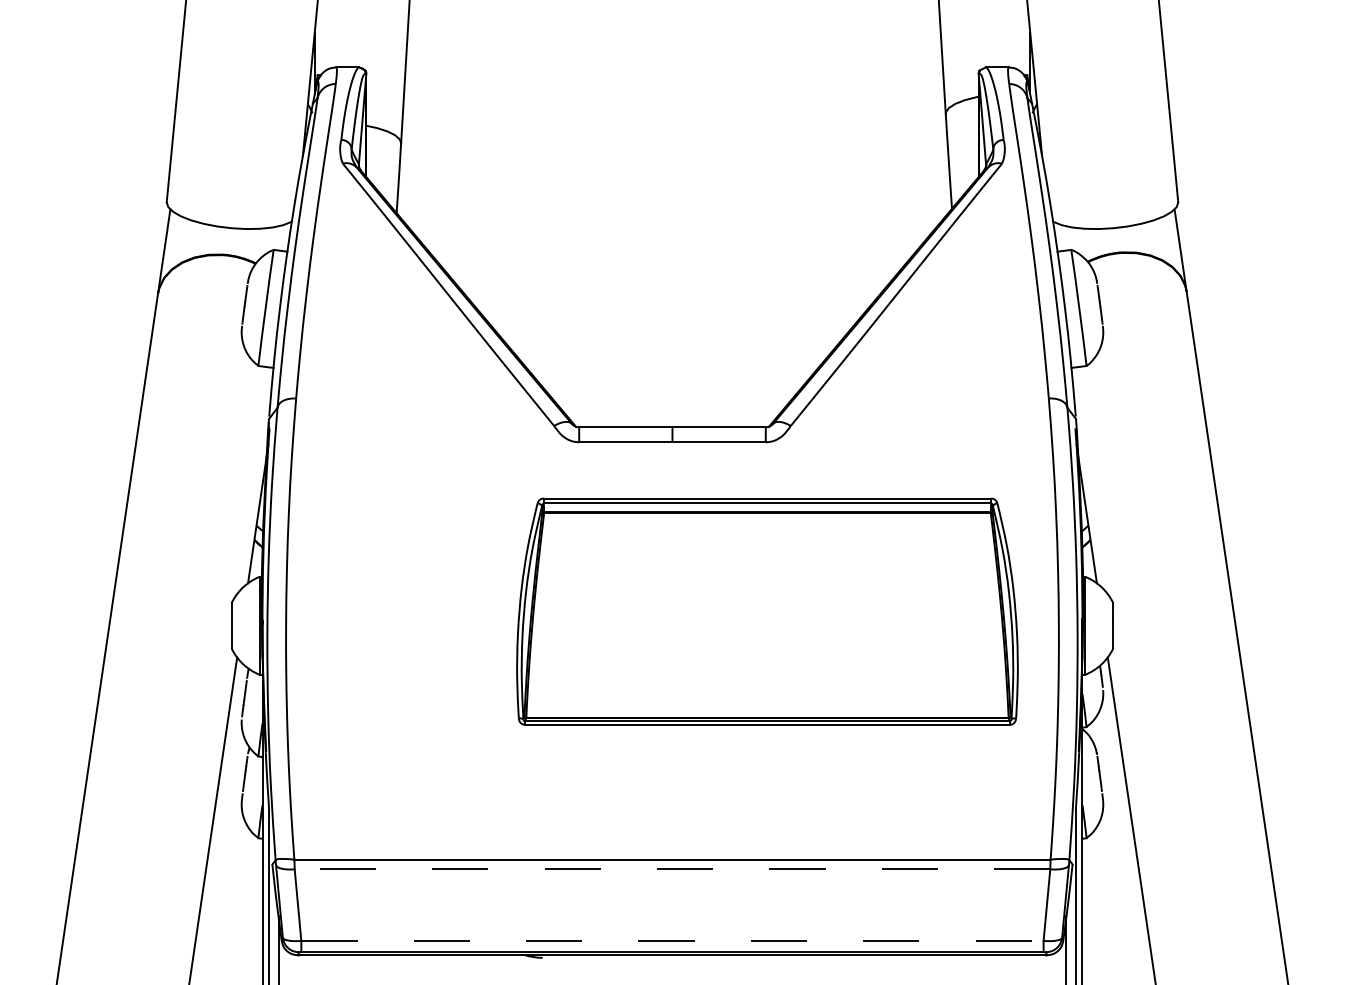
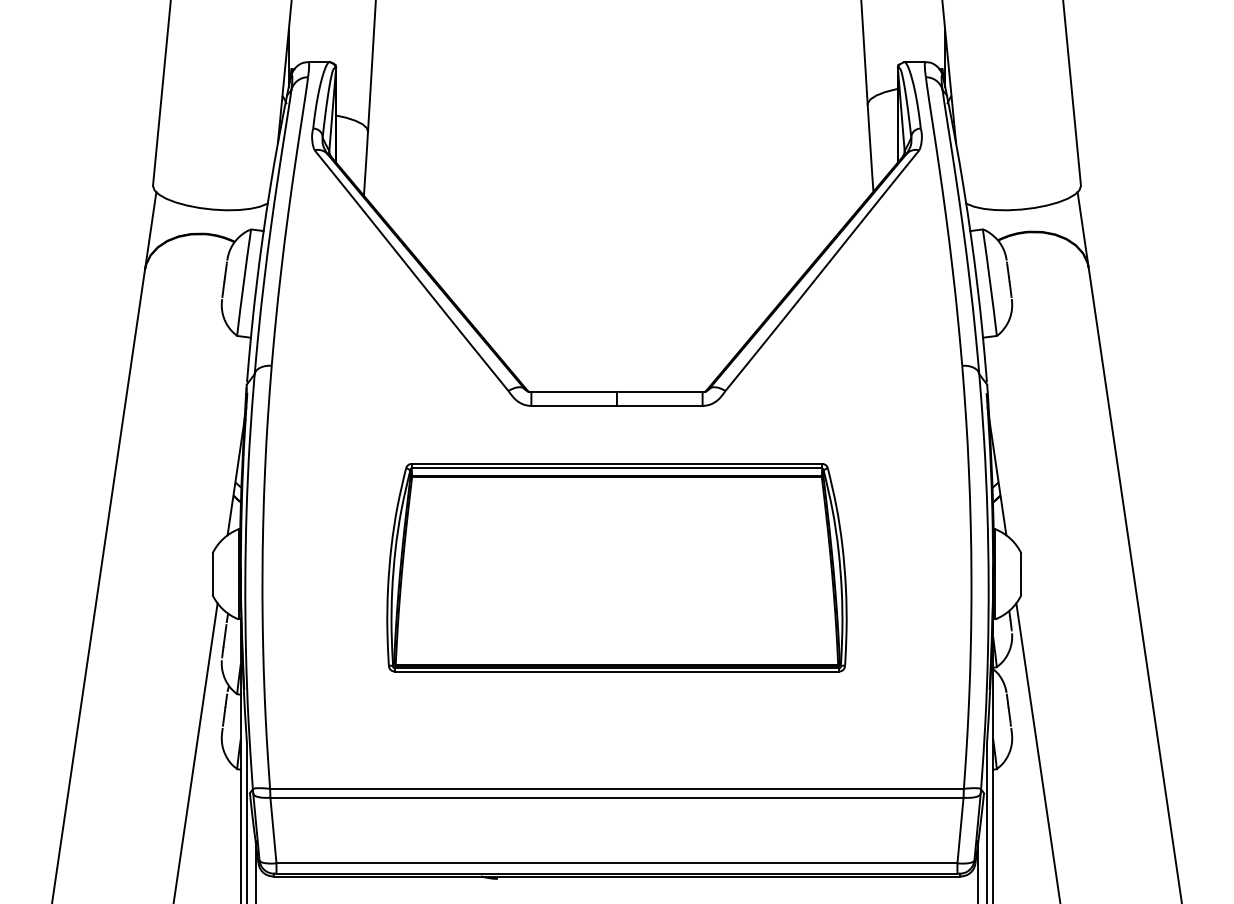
part: (767, 611) -> (617, 567), moved
line: (672, 869) -> (617, 797), dashed -> solid
line: (672, 940) -> (617, 862), dashed -> solid

